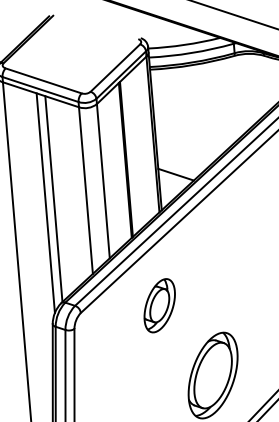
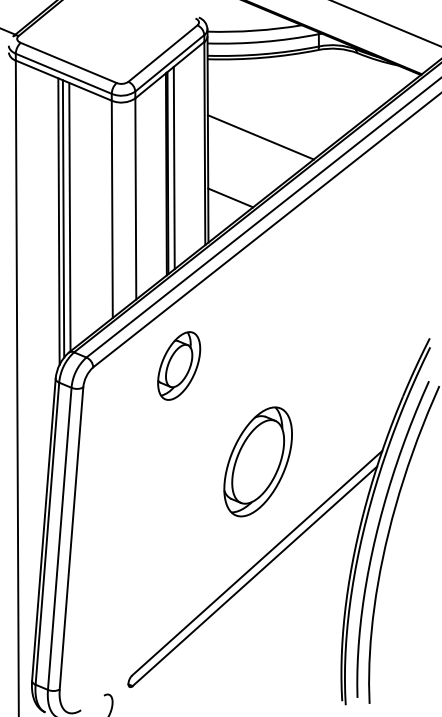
line: (195, 126) -> (260, 137), added
line: (130, 154) -> (173, 167), added
line: (49, 200) -> (63, 218), added
part: (159, 305) -> (179, 365), moved

